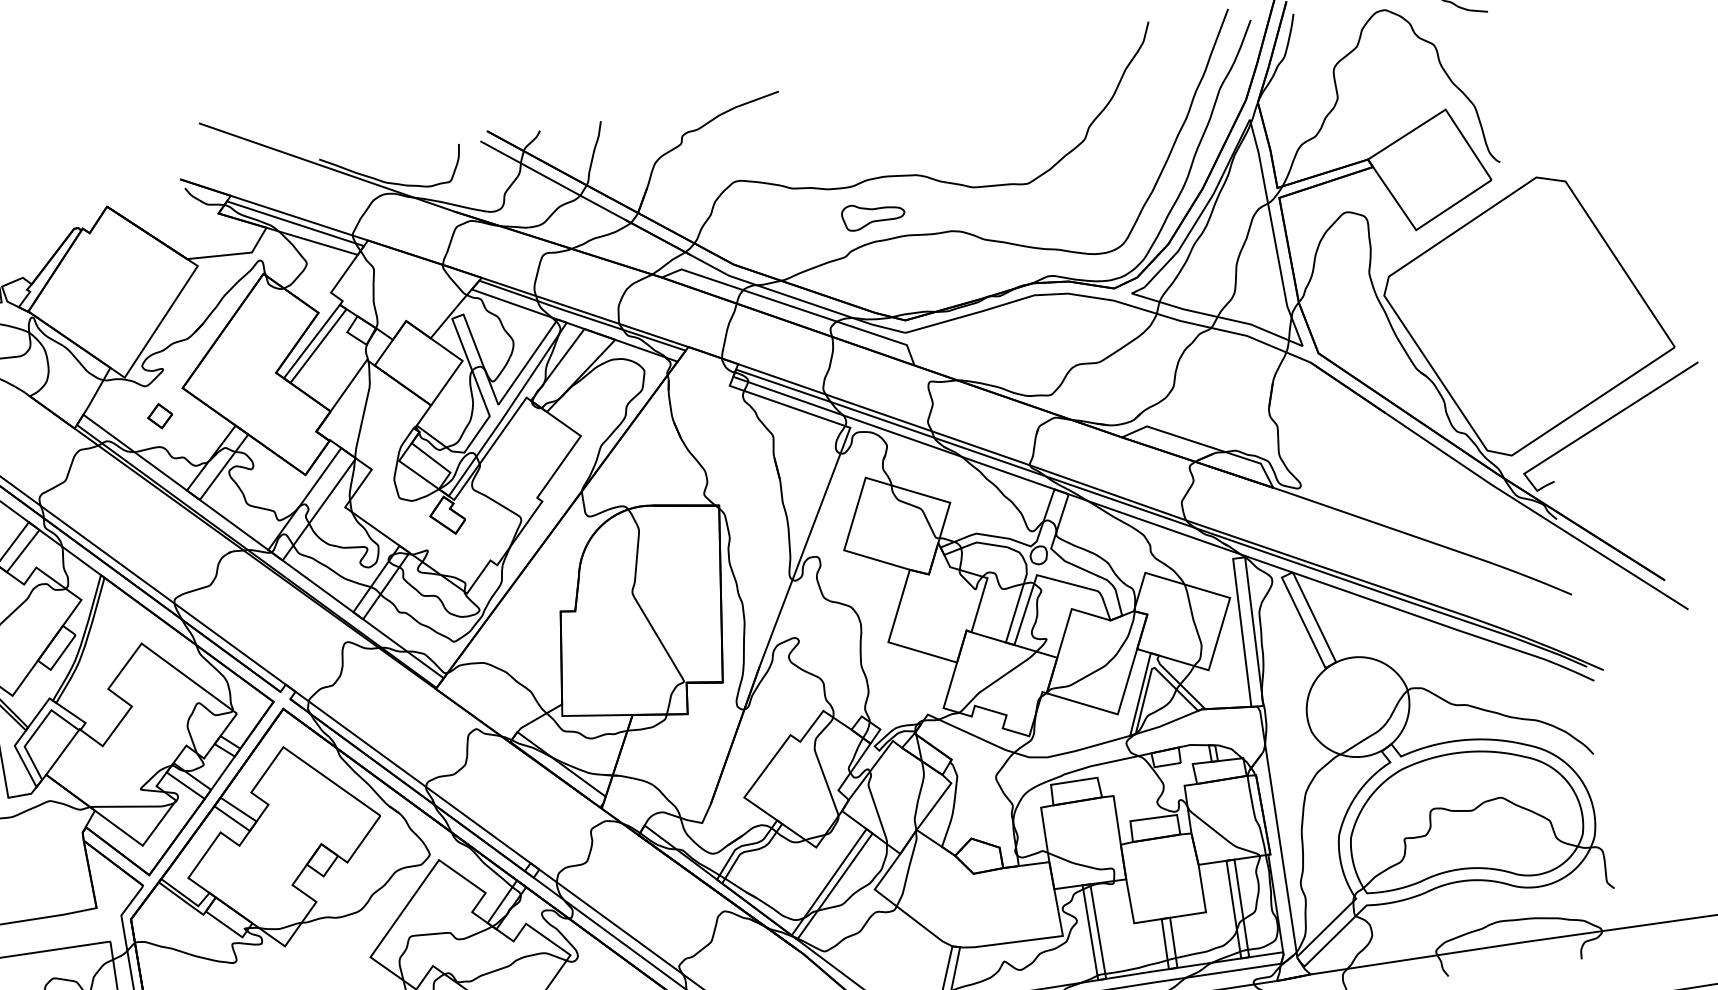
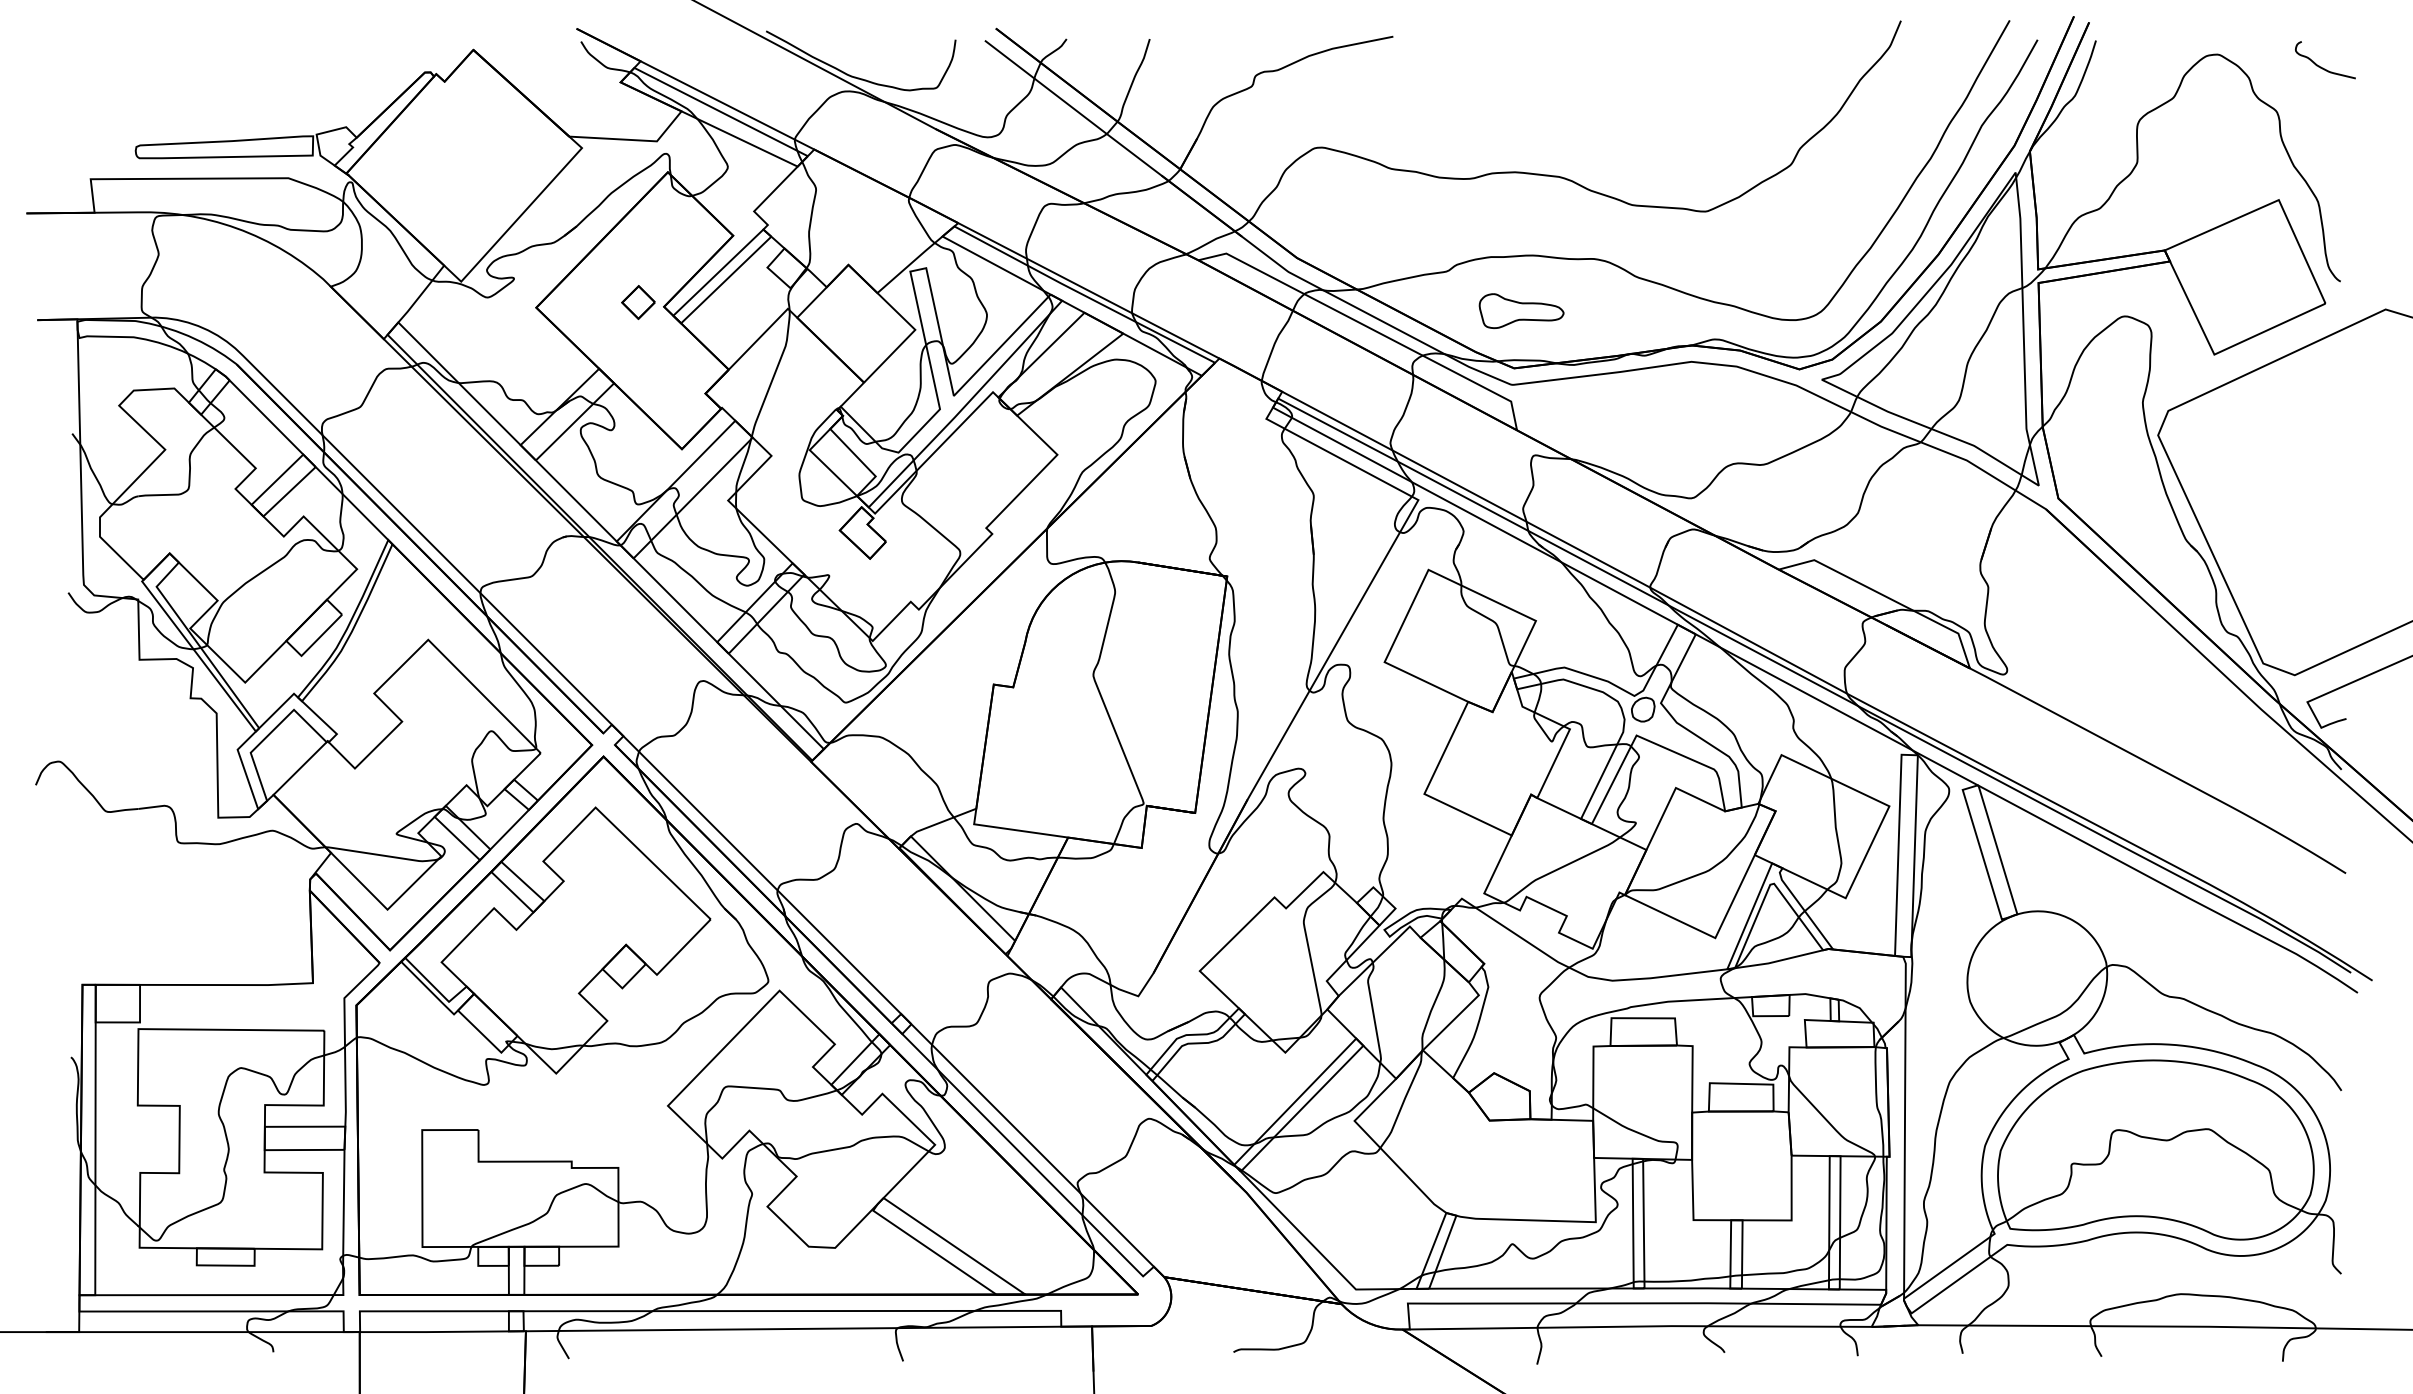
part: (873, 214) -> (1521, 310), moved
part: (160, 416) -> (638, 302), moved

